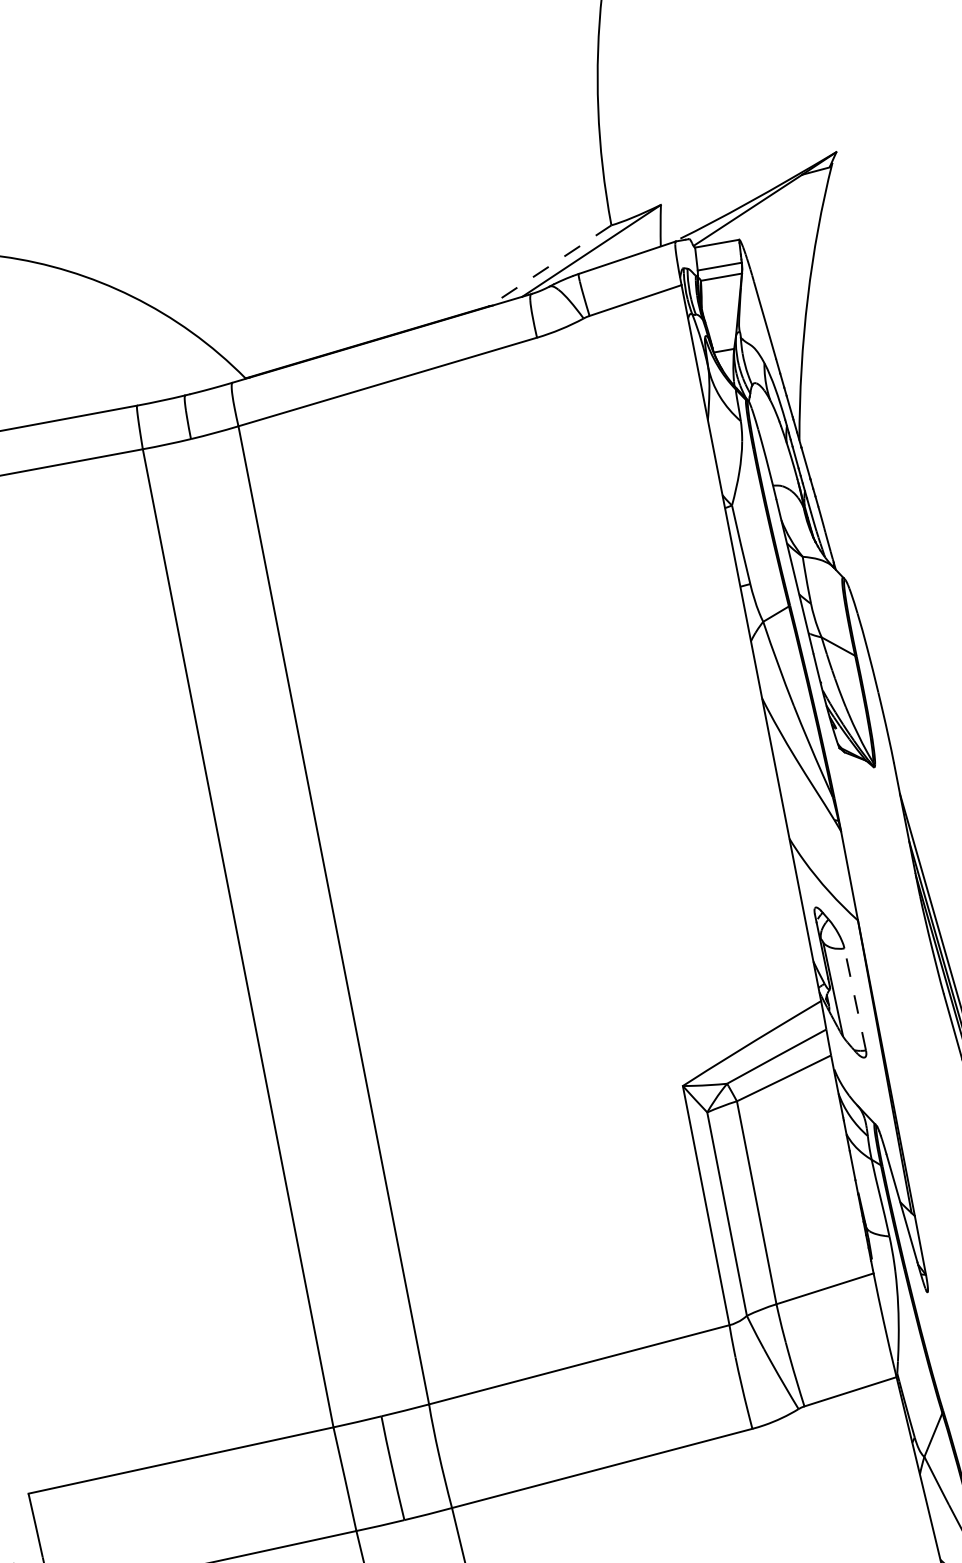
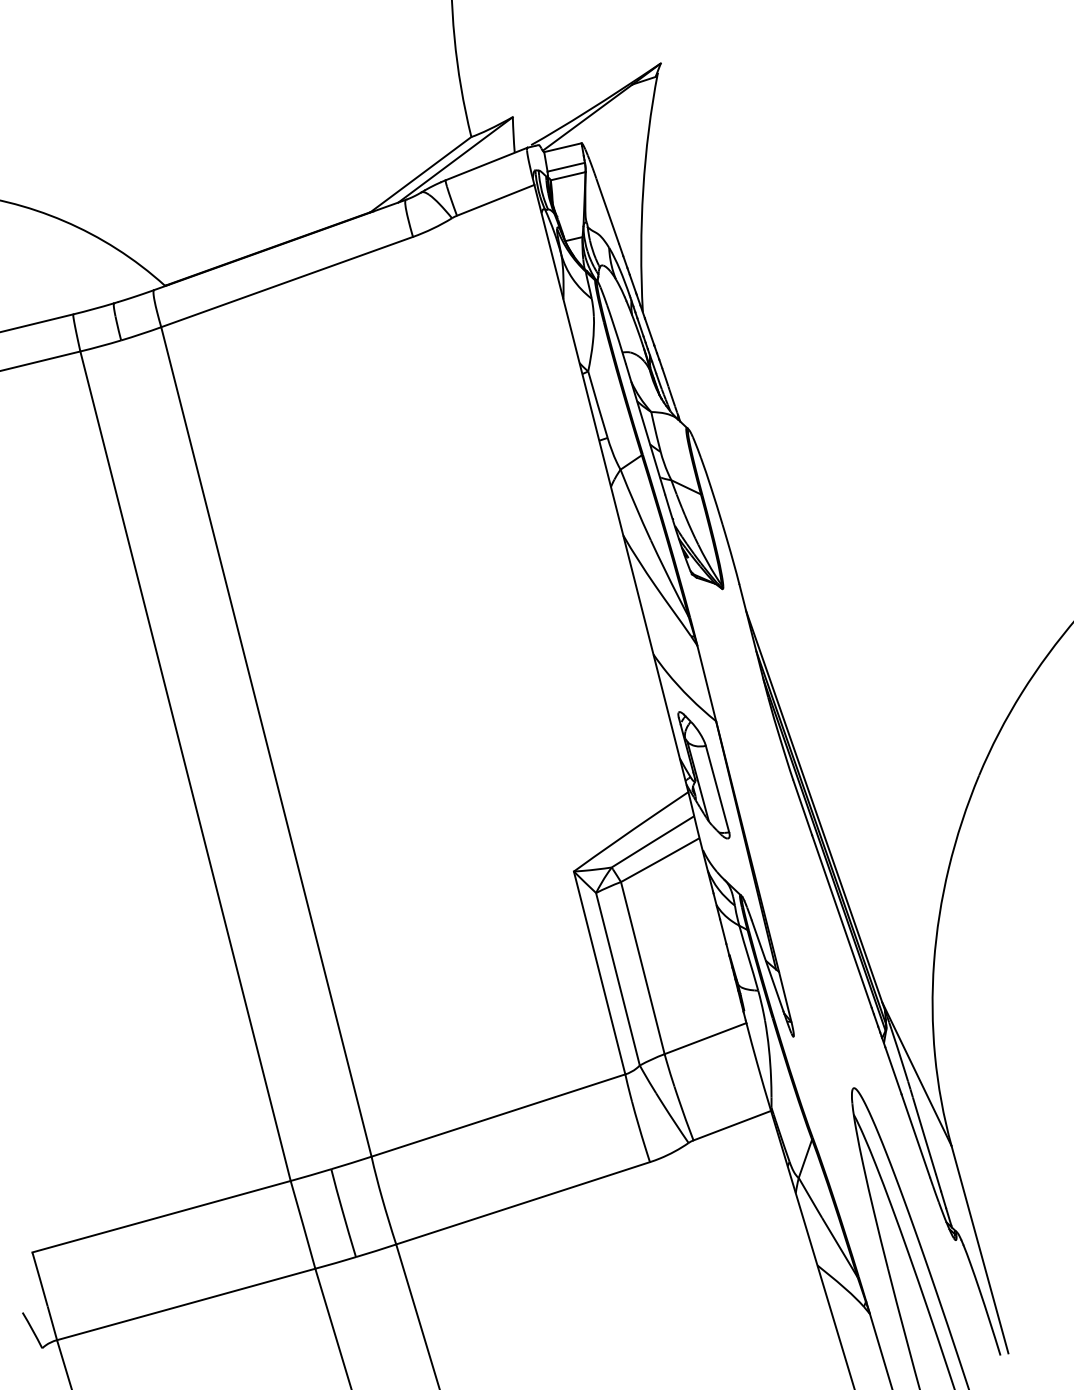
line: (549, 265) -> (420, 174), dashed -> solid
line: (855, 999) -> (717, 789), dashed -> solid

